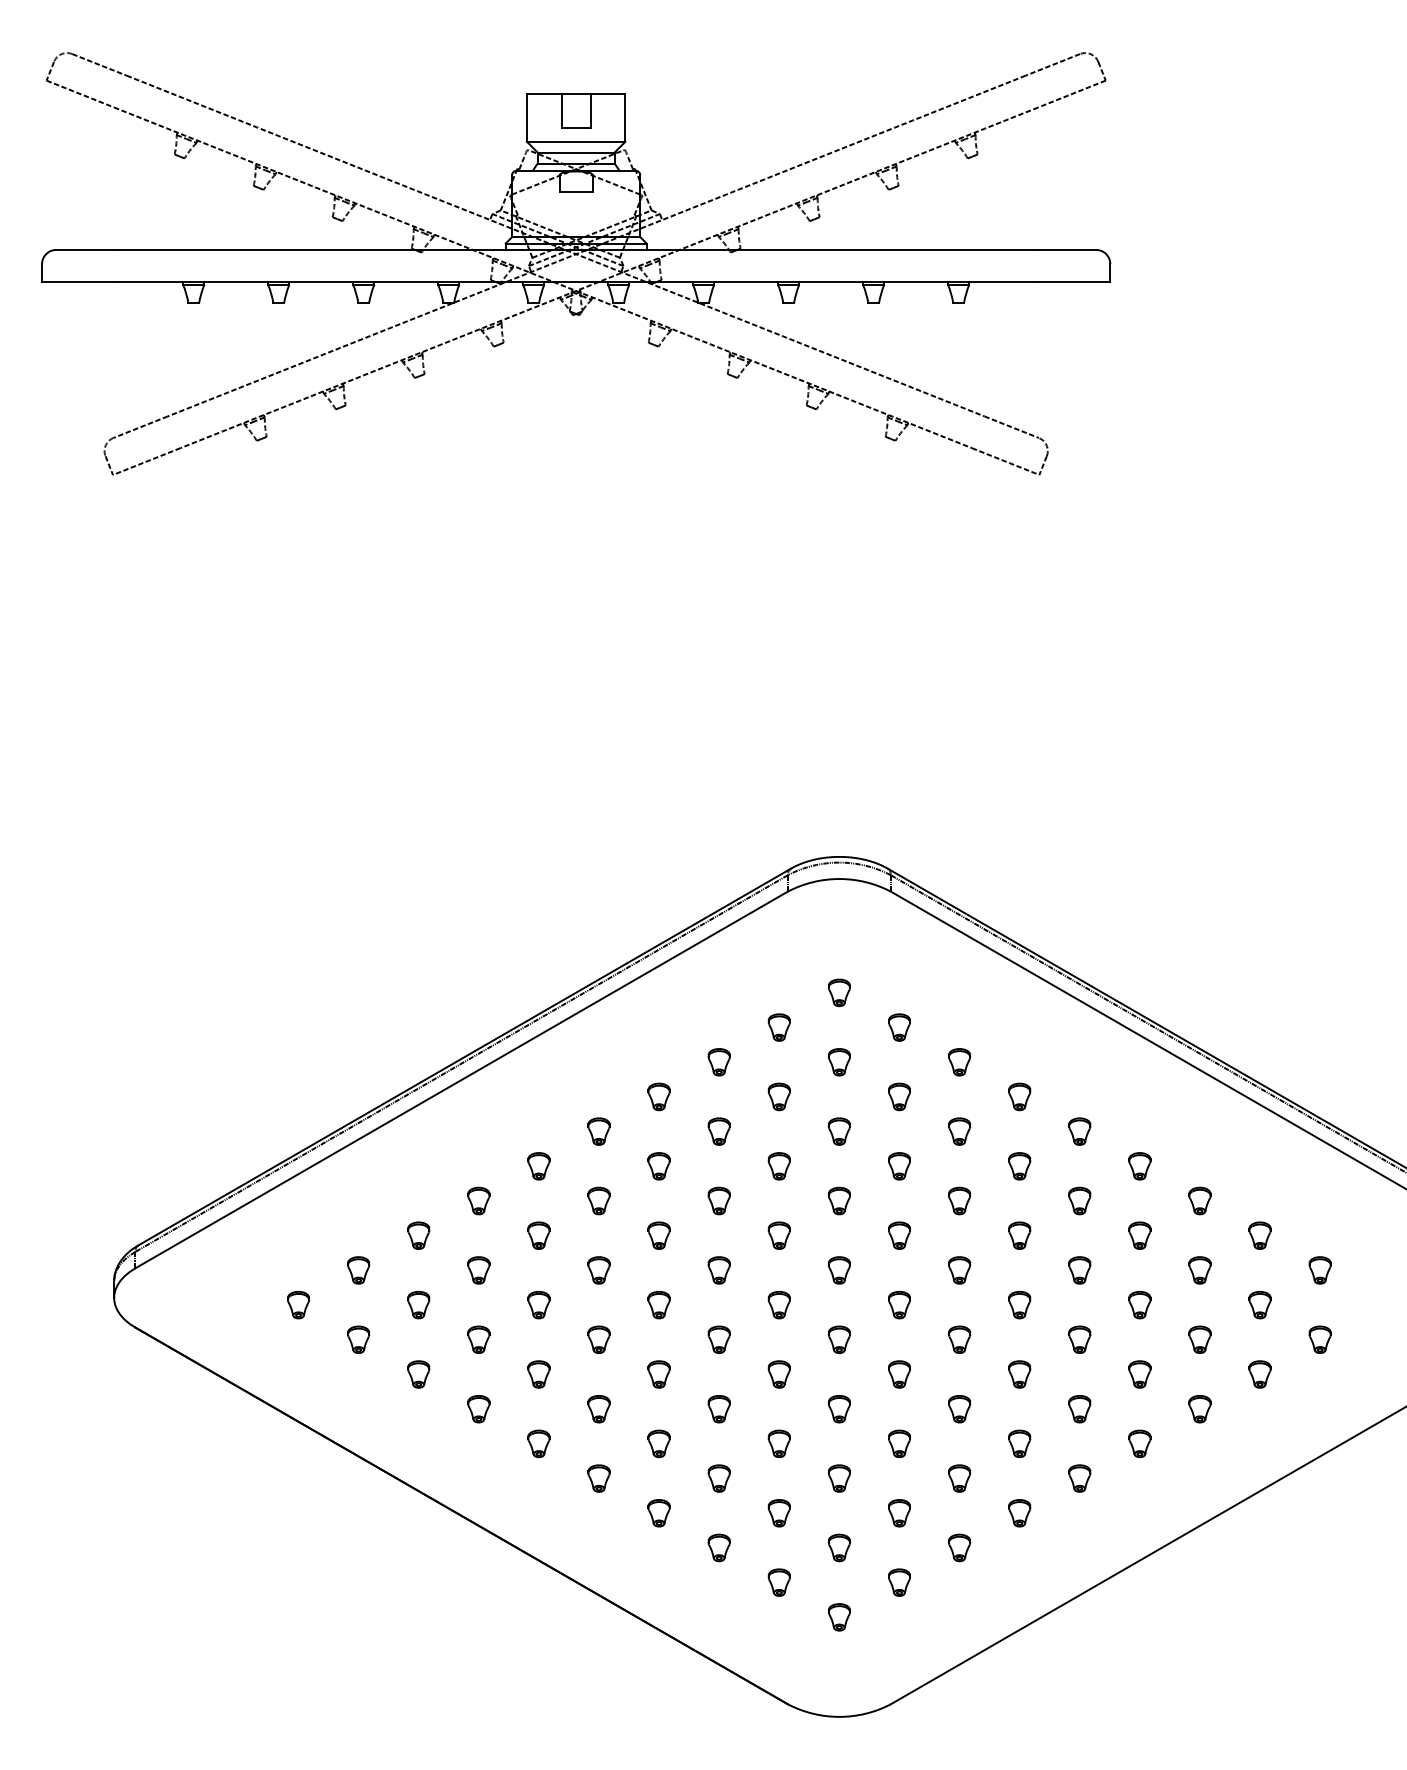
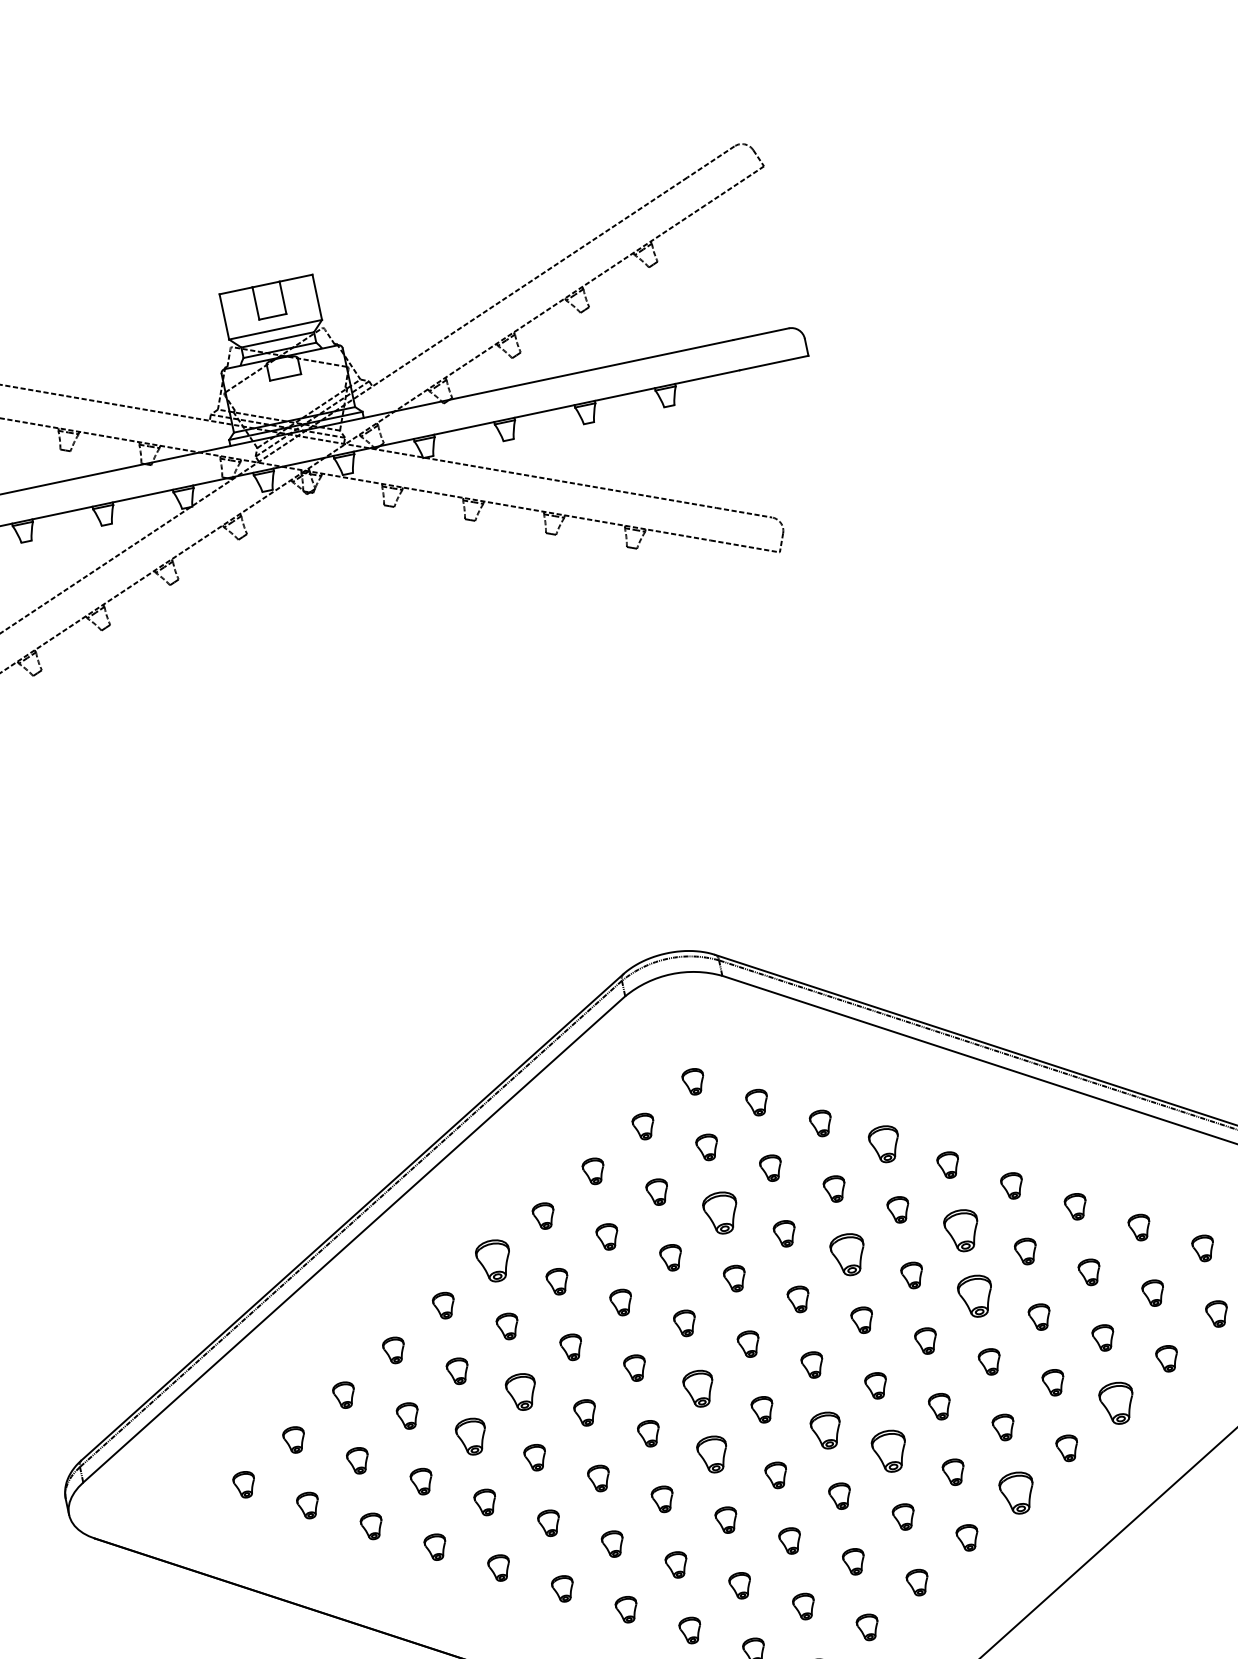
part: (1019, 1096) -> (884, 1143), size x1.4
part: (598, 1131) -> (493, 1260), size x1.6
part: (839, 1131) -> (721, 1212), size x1.6
part: (959, 1200) -> (848, 1254), size x1.6
part: (1079, 1200) -> (962, 1230), size x1.6
part: (598, 1270) -> (521, 1392), size x1.4
part: (1079, 1270) -> (976, 1296), size x1.6
part: (538, 1305) -> (471, 1437), size x1.4
part: (778, 1305) -> (698, 1389), size x1.4
part: (778, 1374) -> (712, 1454), size x1.4
part: (899, 1374) -> (826, 1430), size x1.4
part: (959, 1409) -> (890, 1451), size x1.6
part: (1199, 1409) -> (1117, 1404), size x1.6
part: (1079, 1478) -> (1017, 1493), size x1.6

